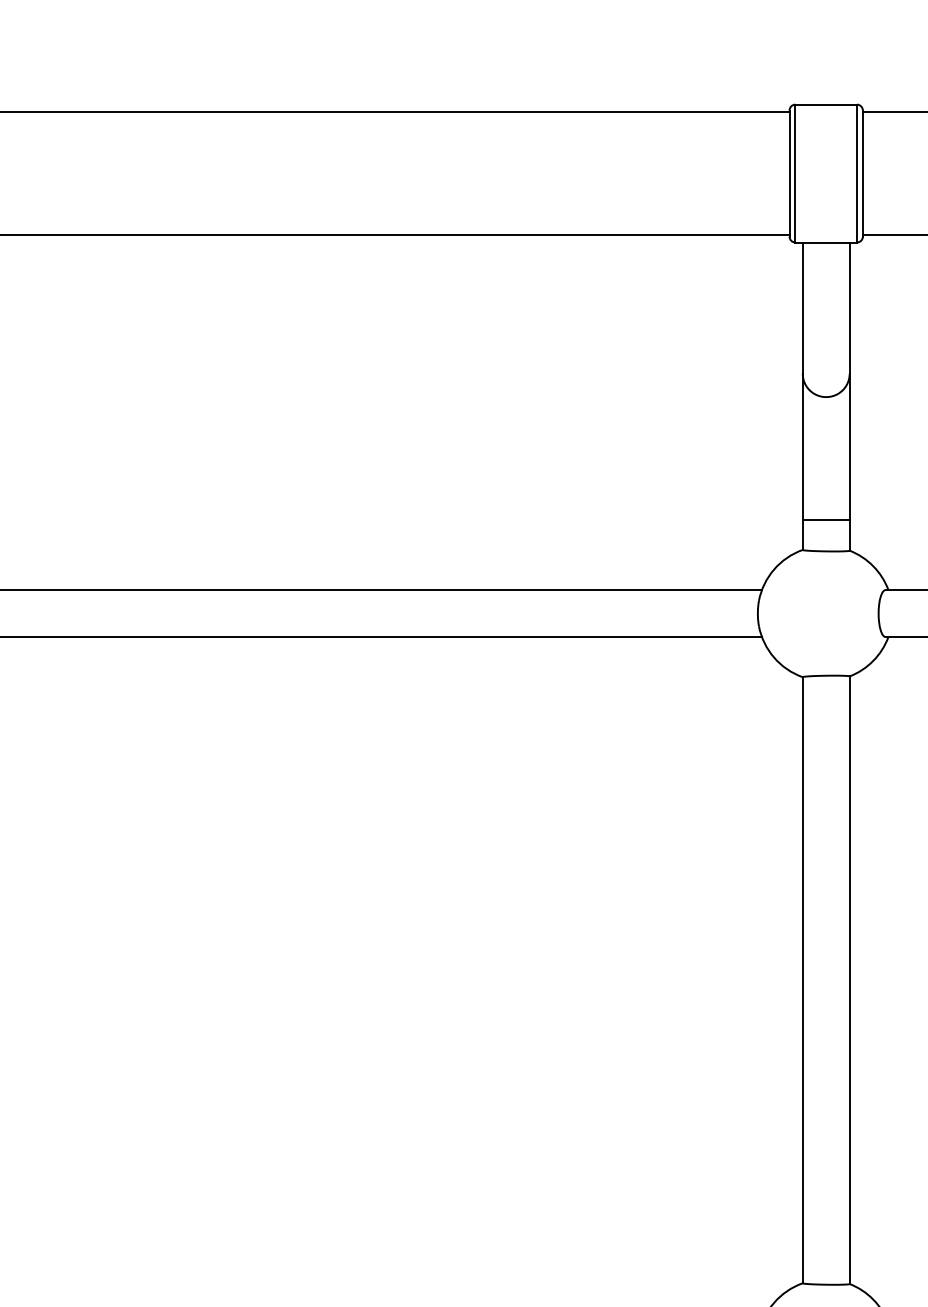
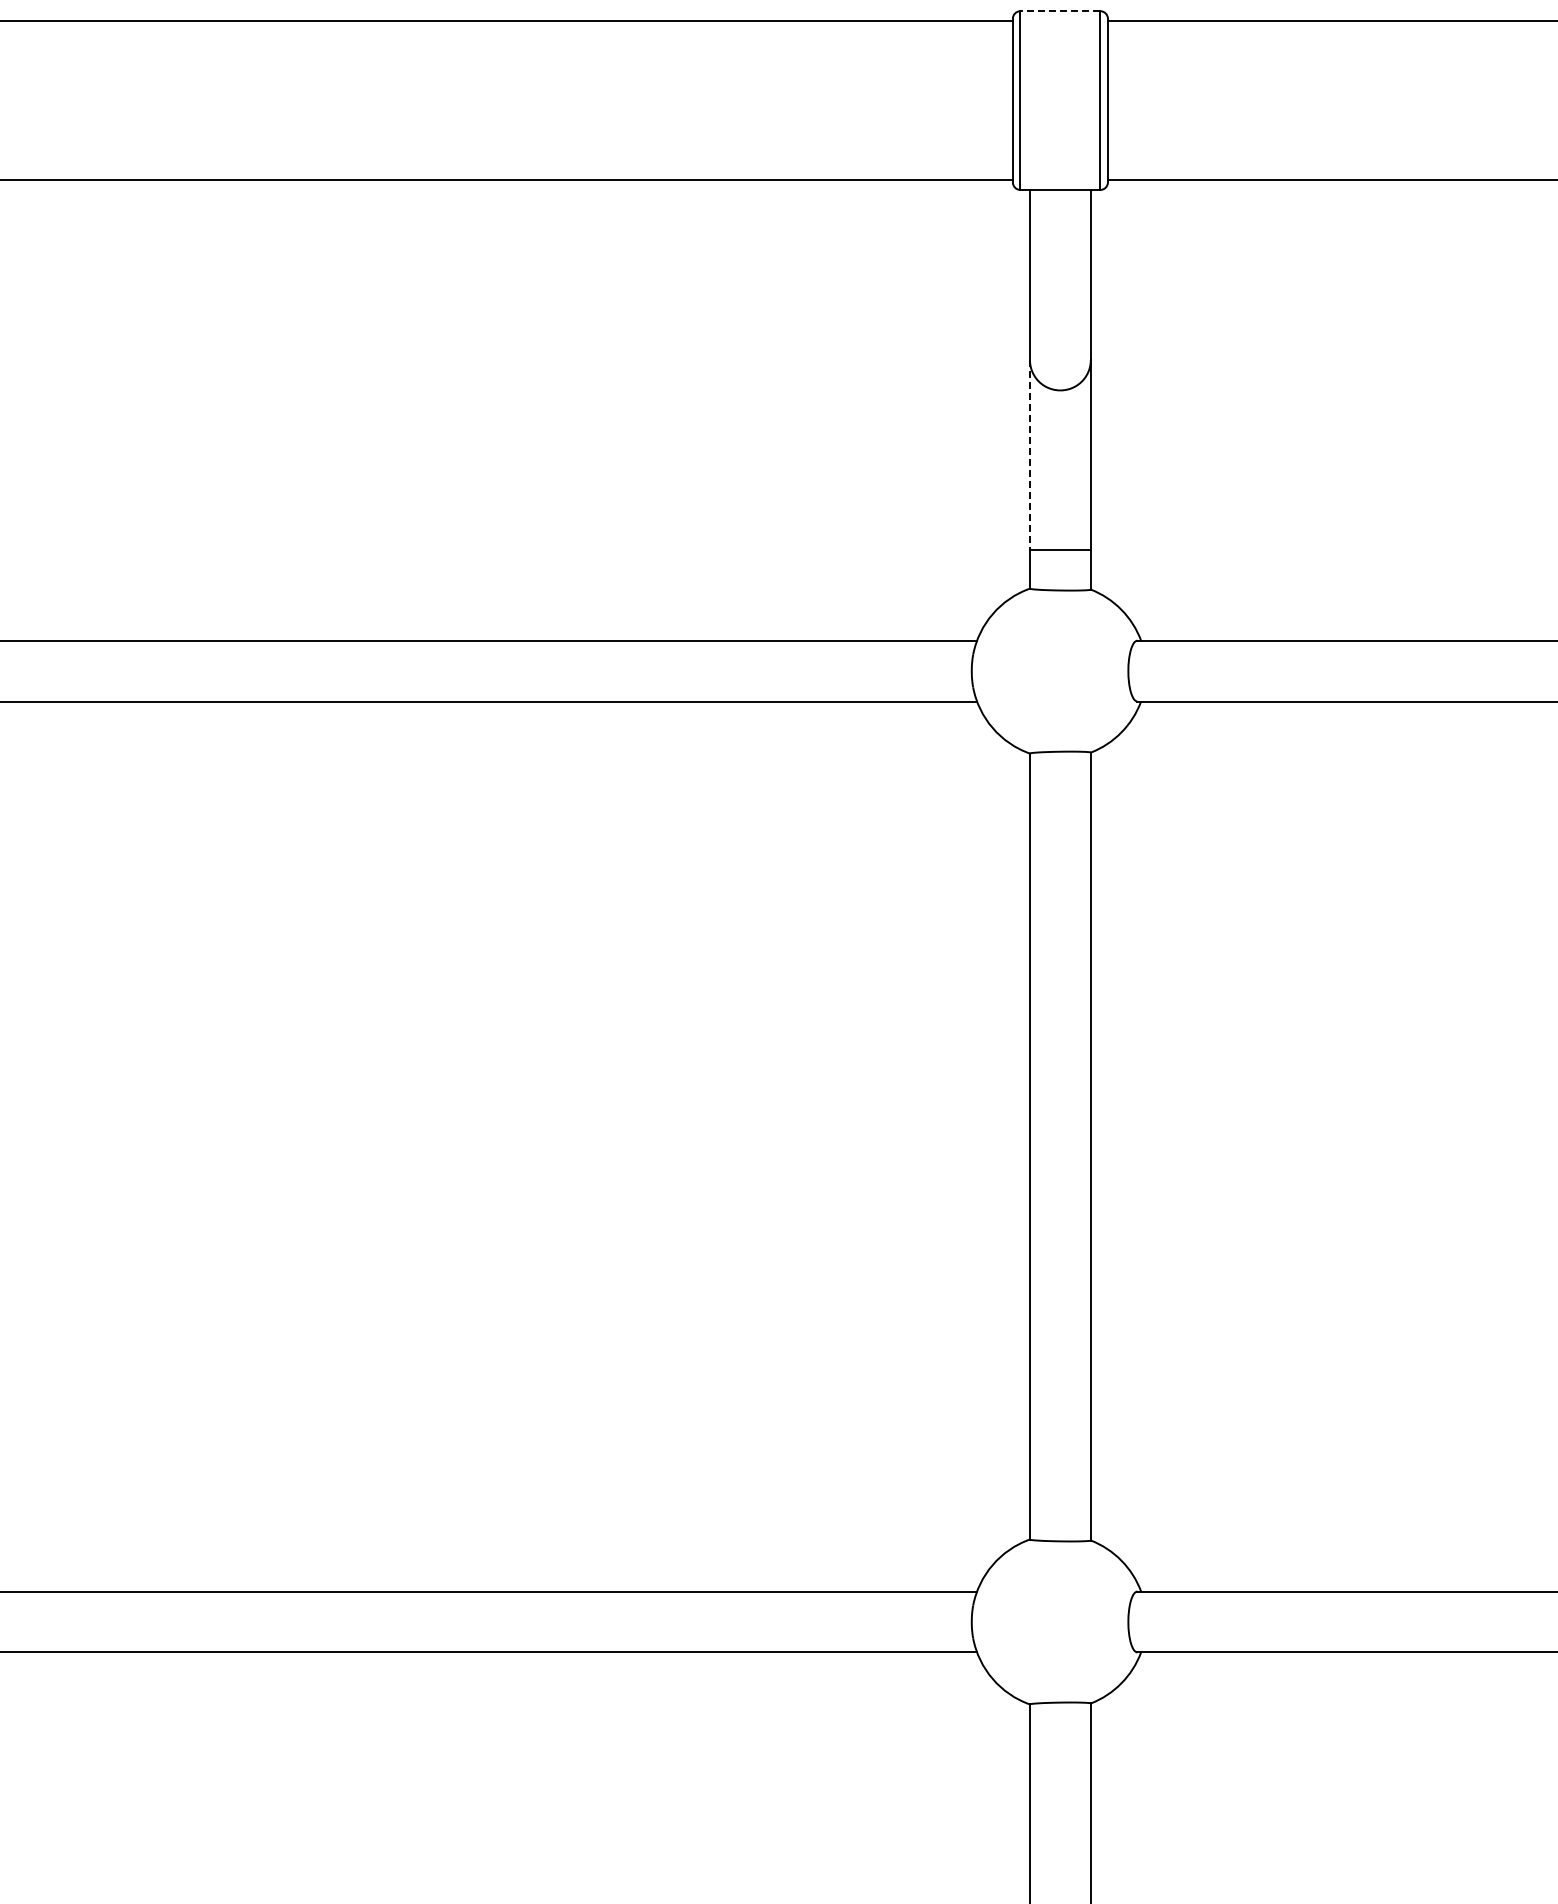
line: (826, 104) -> (1060, 11), solid -> dashed
line: (802, 446) -> (1029, 454), solid -> dashed

